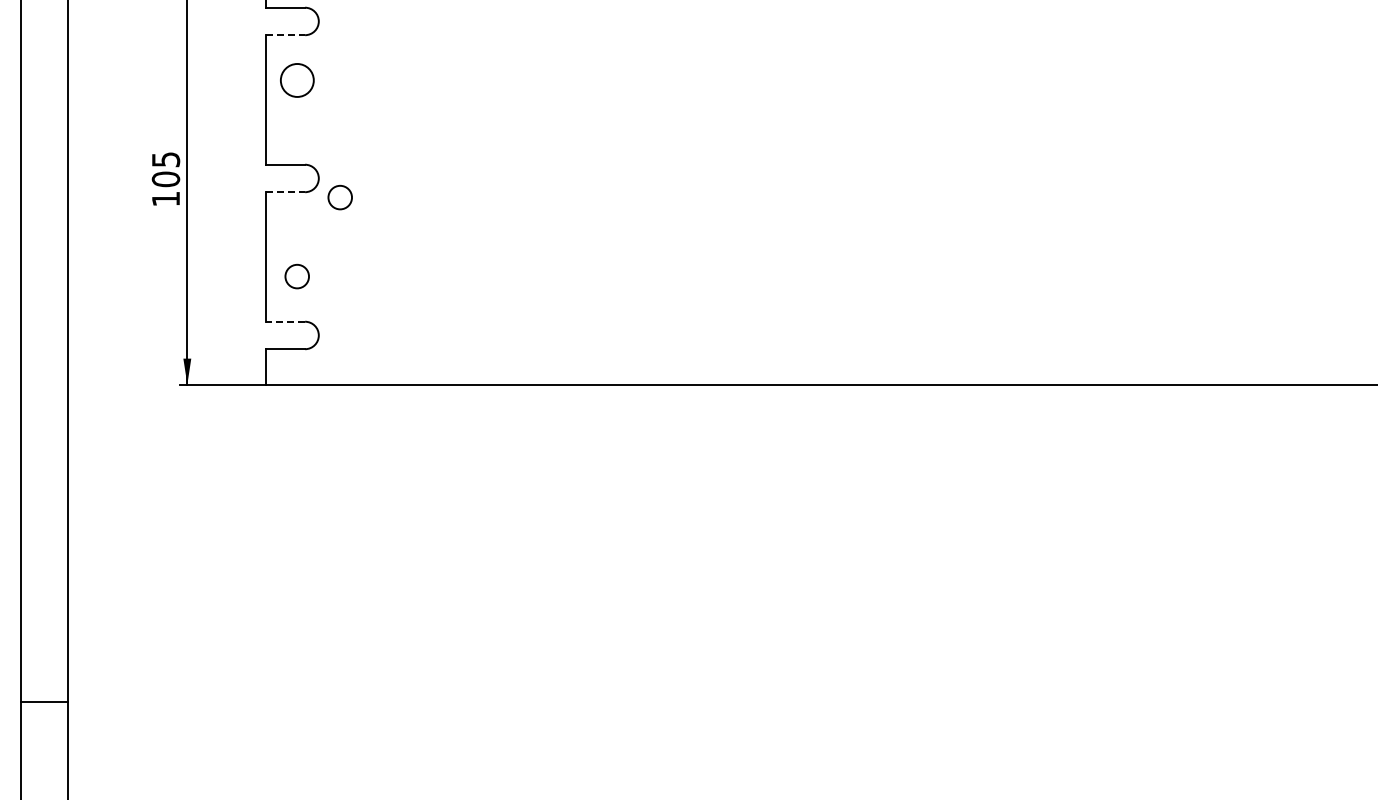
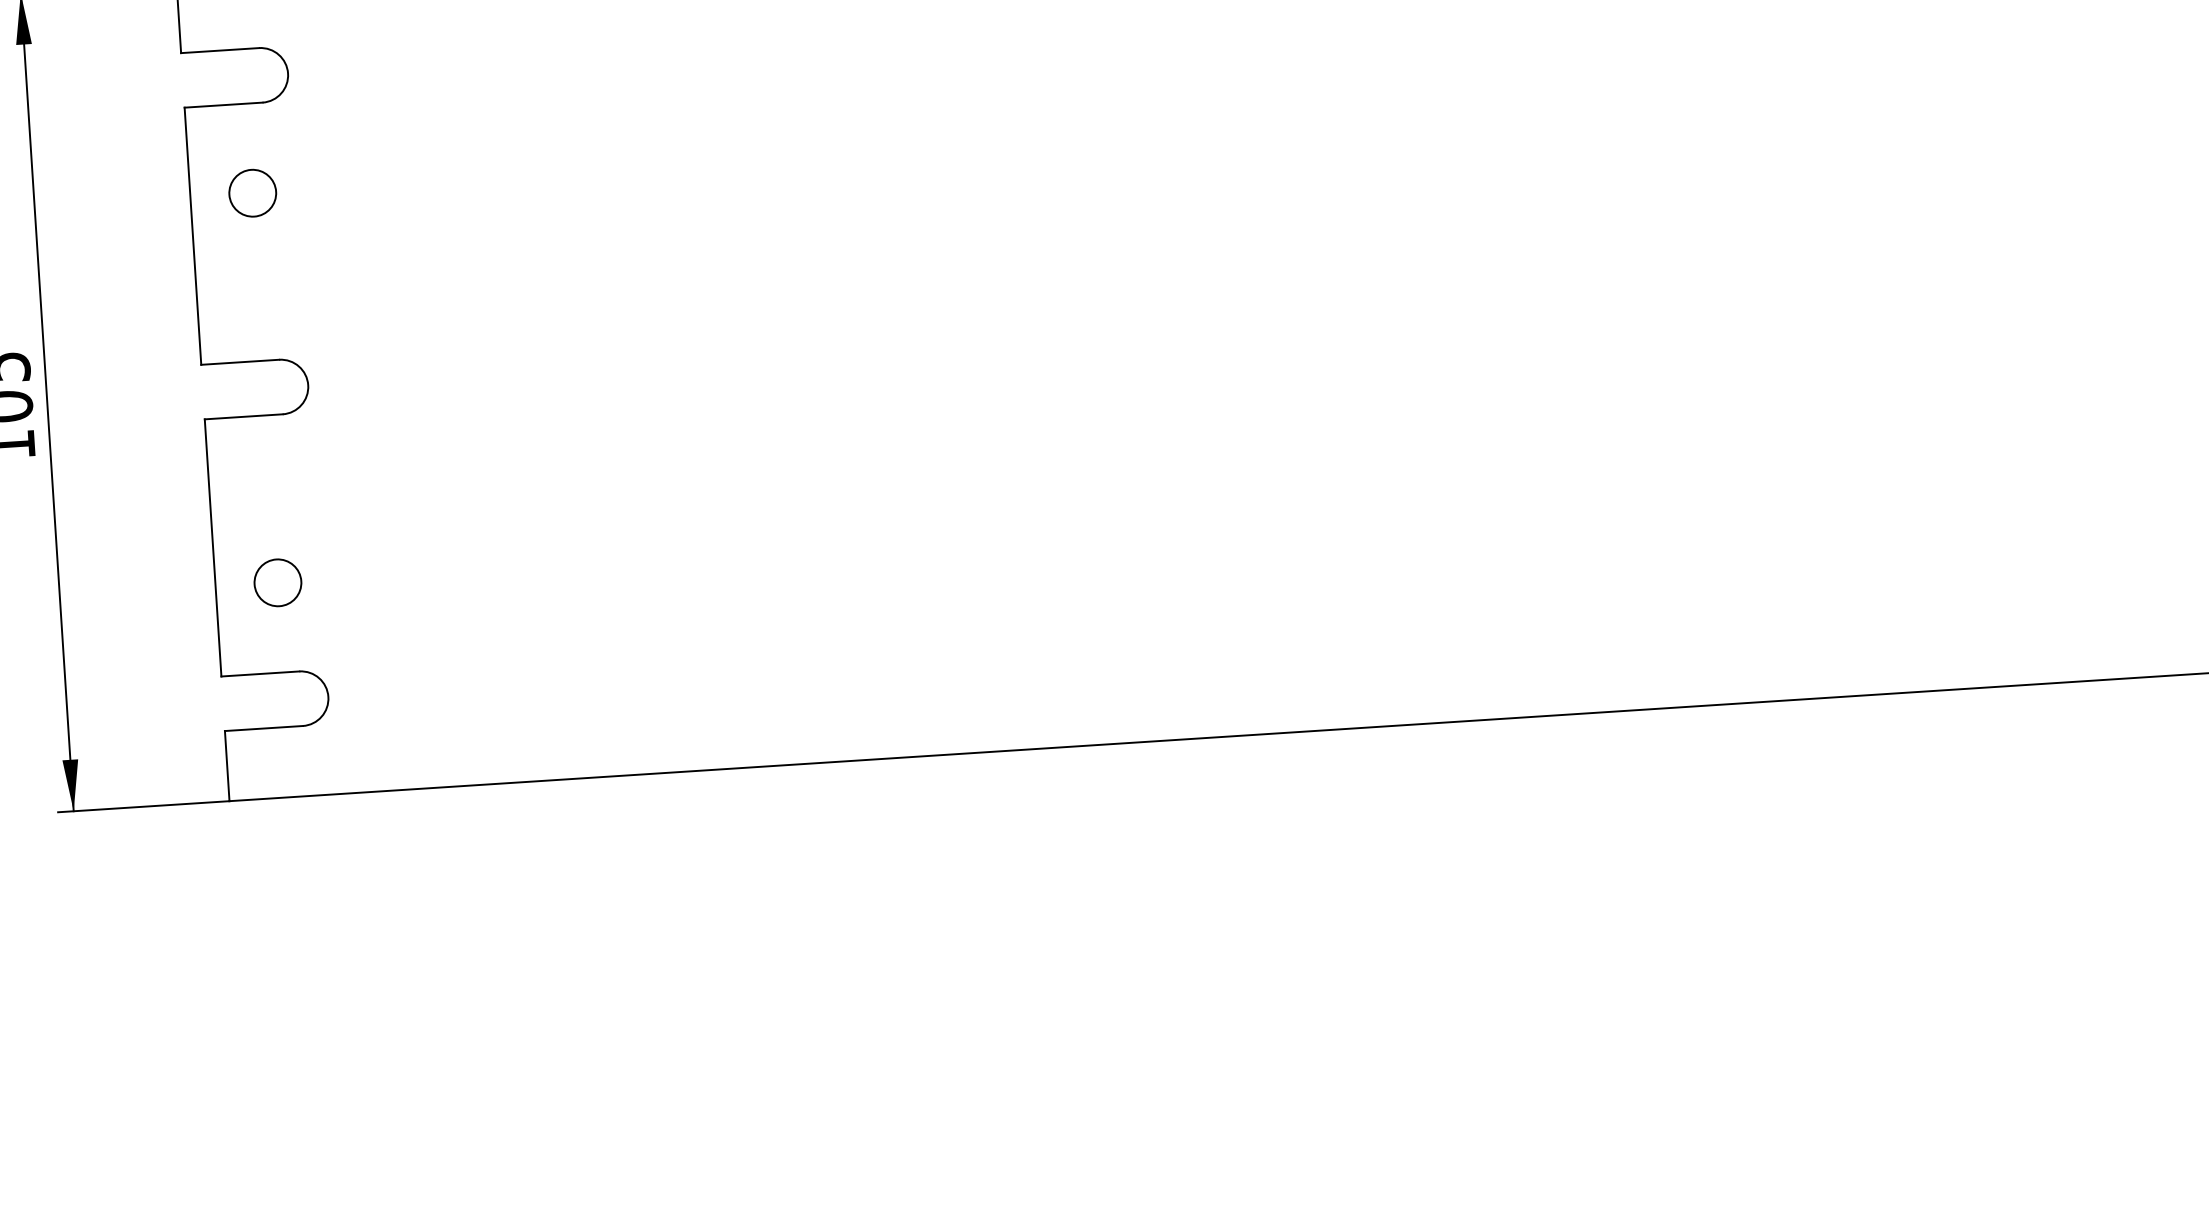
line: (285, 35) -> (223, 105), dashed -> solid
circle: (296, 79) -> (251, 191), size x0.71
line: (285, 192) -> (243, 417), dashed -> solid
circle: (339, 197) -> (351, 420), removed
line: (285, 321) -> (260, 673), dashed -> solid

